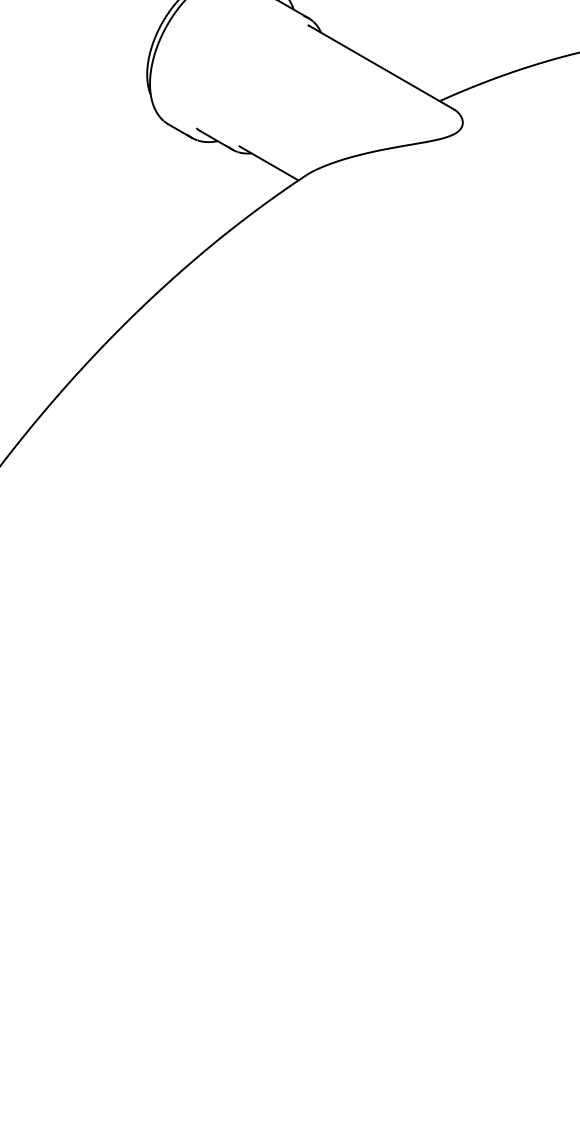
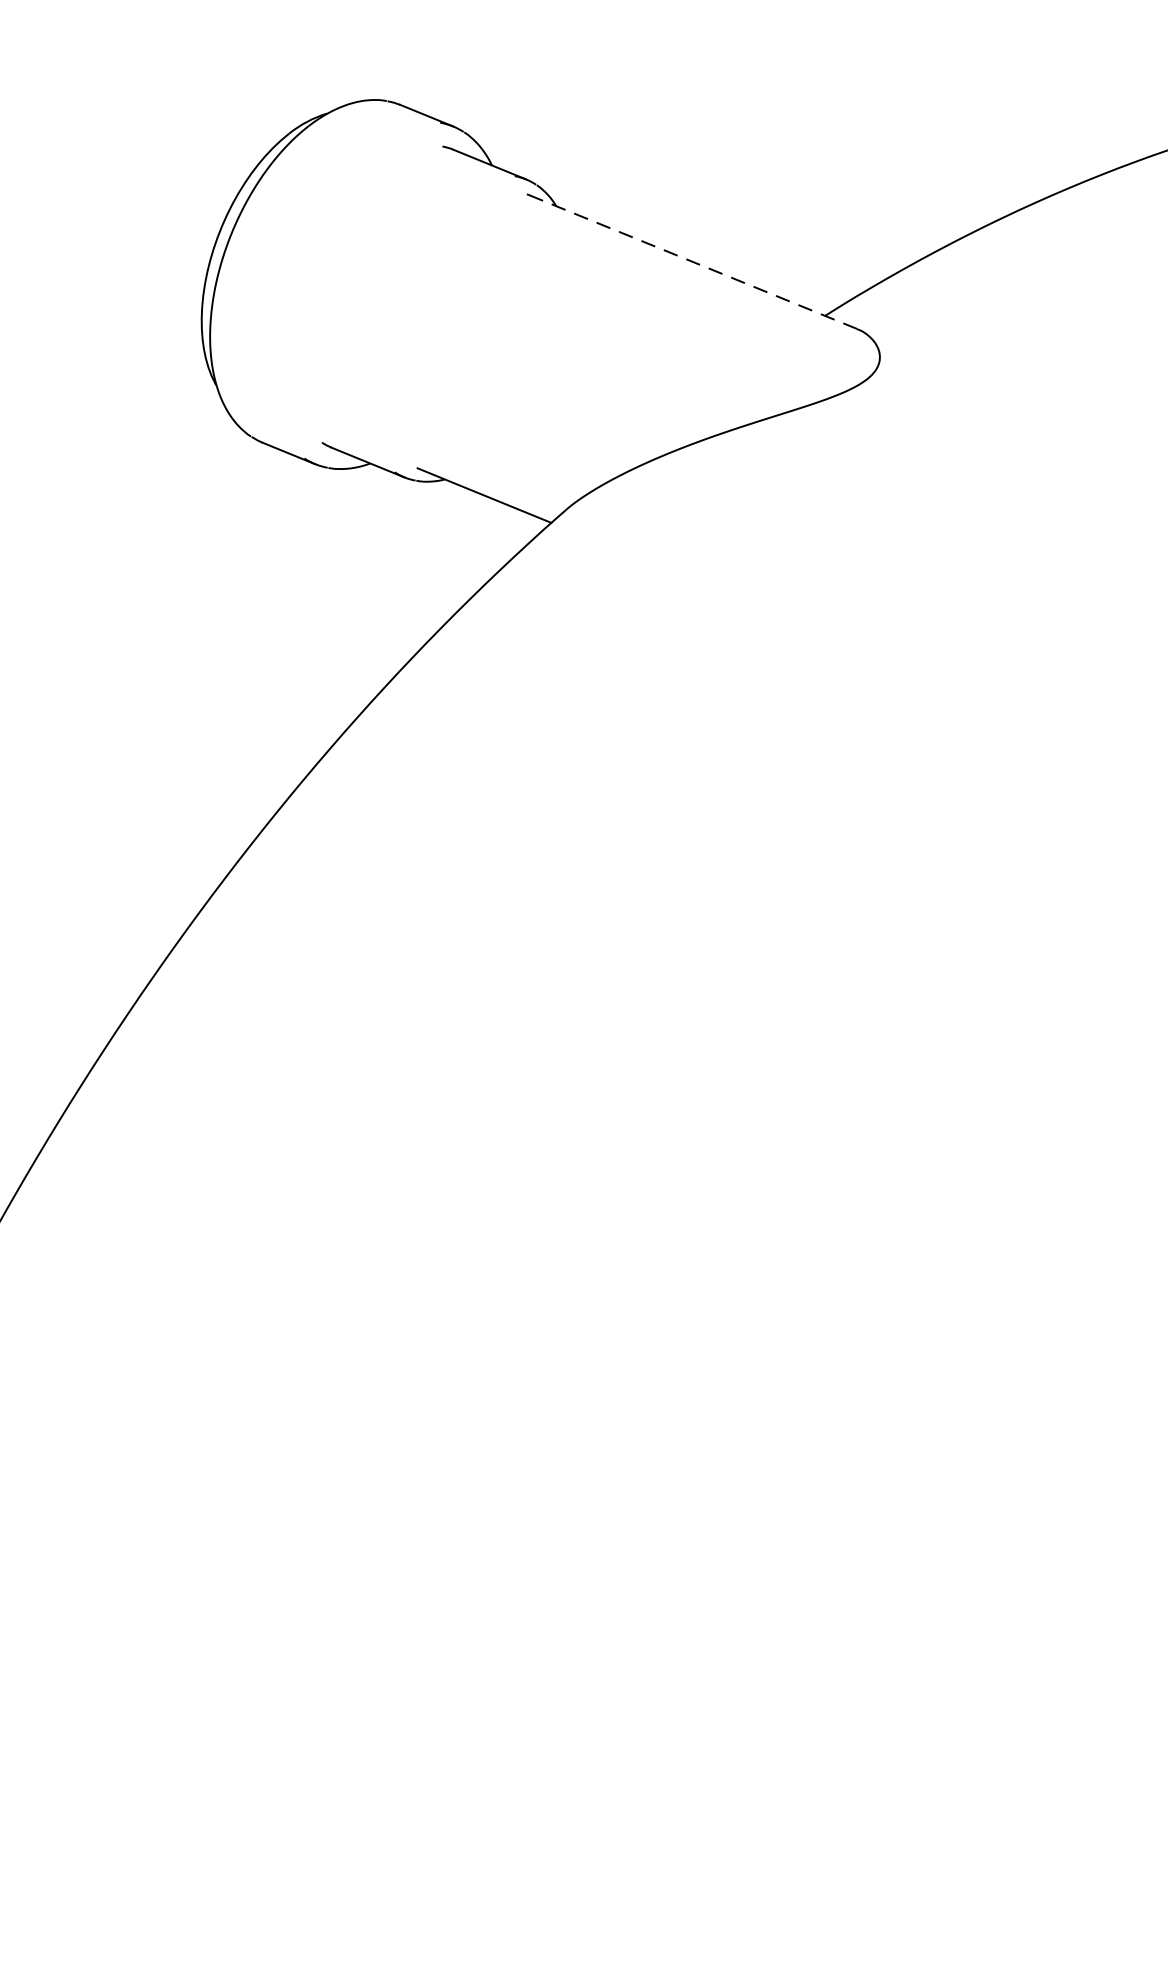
line: (381, 67) -> (693, 261), solid -> dashed

